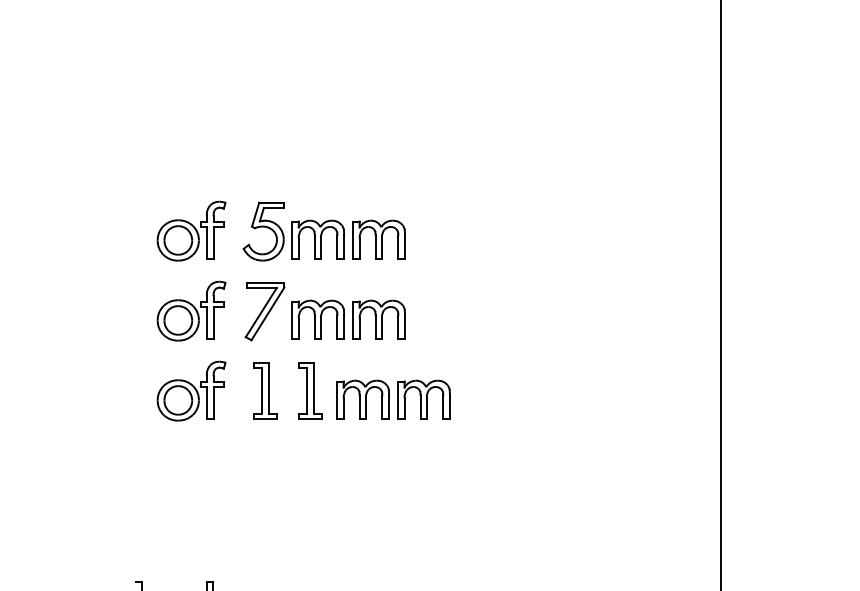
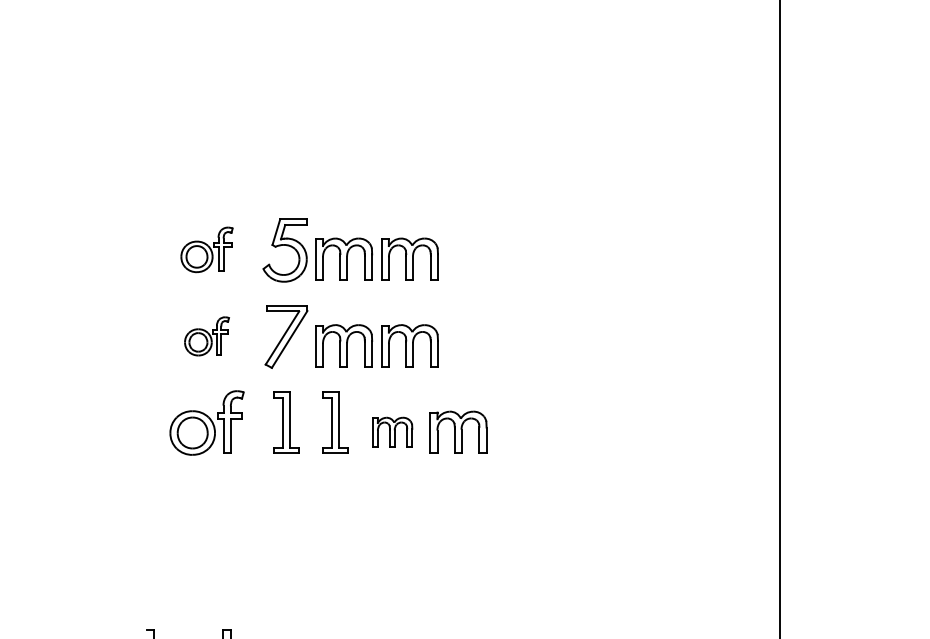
part: (191, 230) -> (206, 249), size x0.7
part: (191, 310) -> (206, 335), size x0.6
part: (362, 399) -> (391, 432), size x0.7

